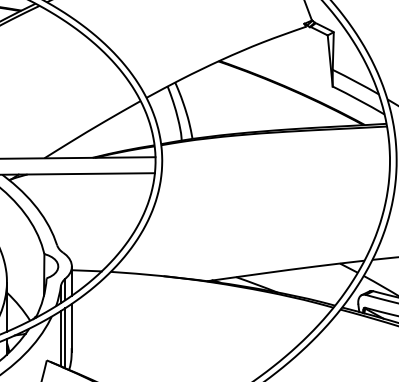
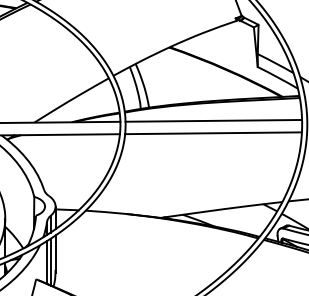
line: (275, 155) -> (213, 120), added
line: (275, 172) -> (213, 133), added

